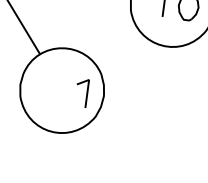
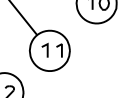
curve: (55, 86) -> (46, 49), added

